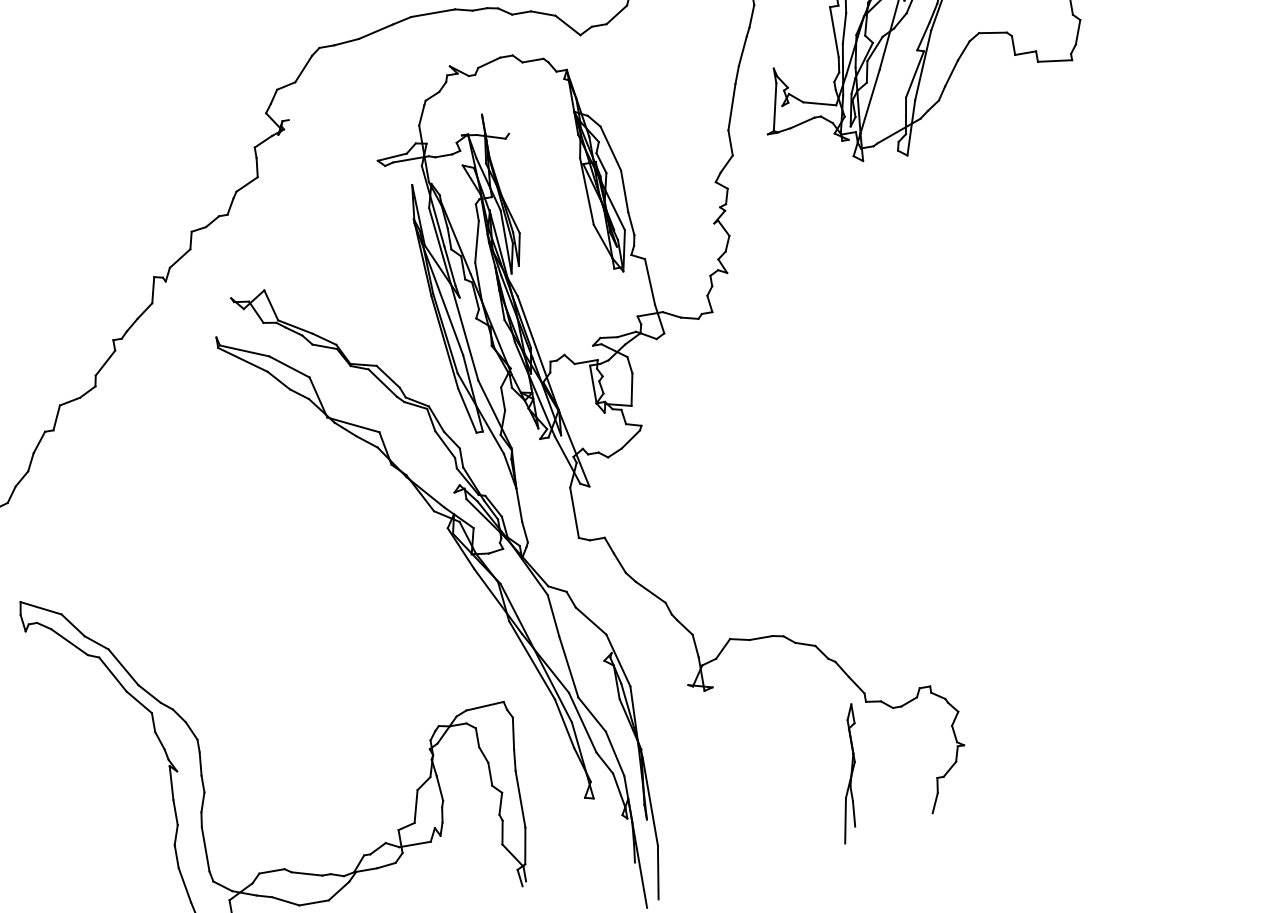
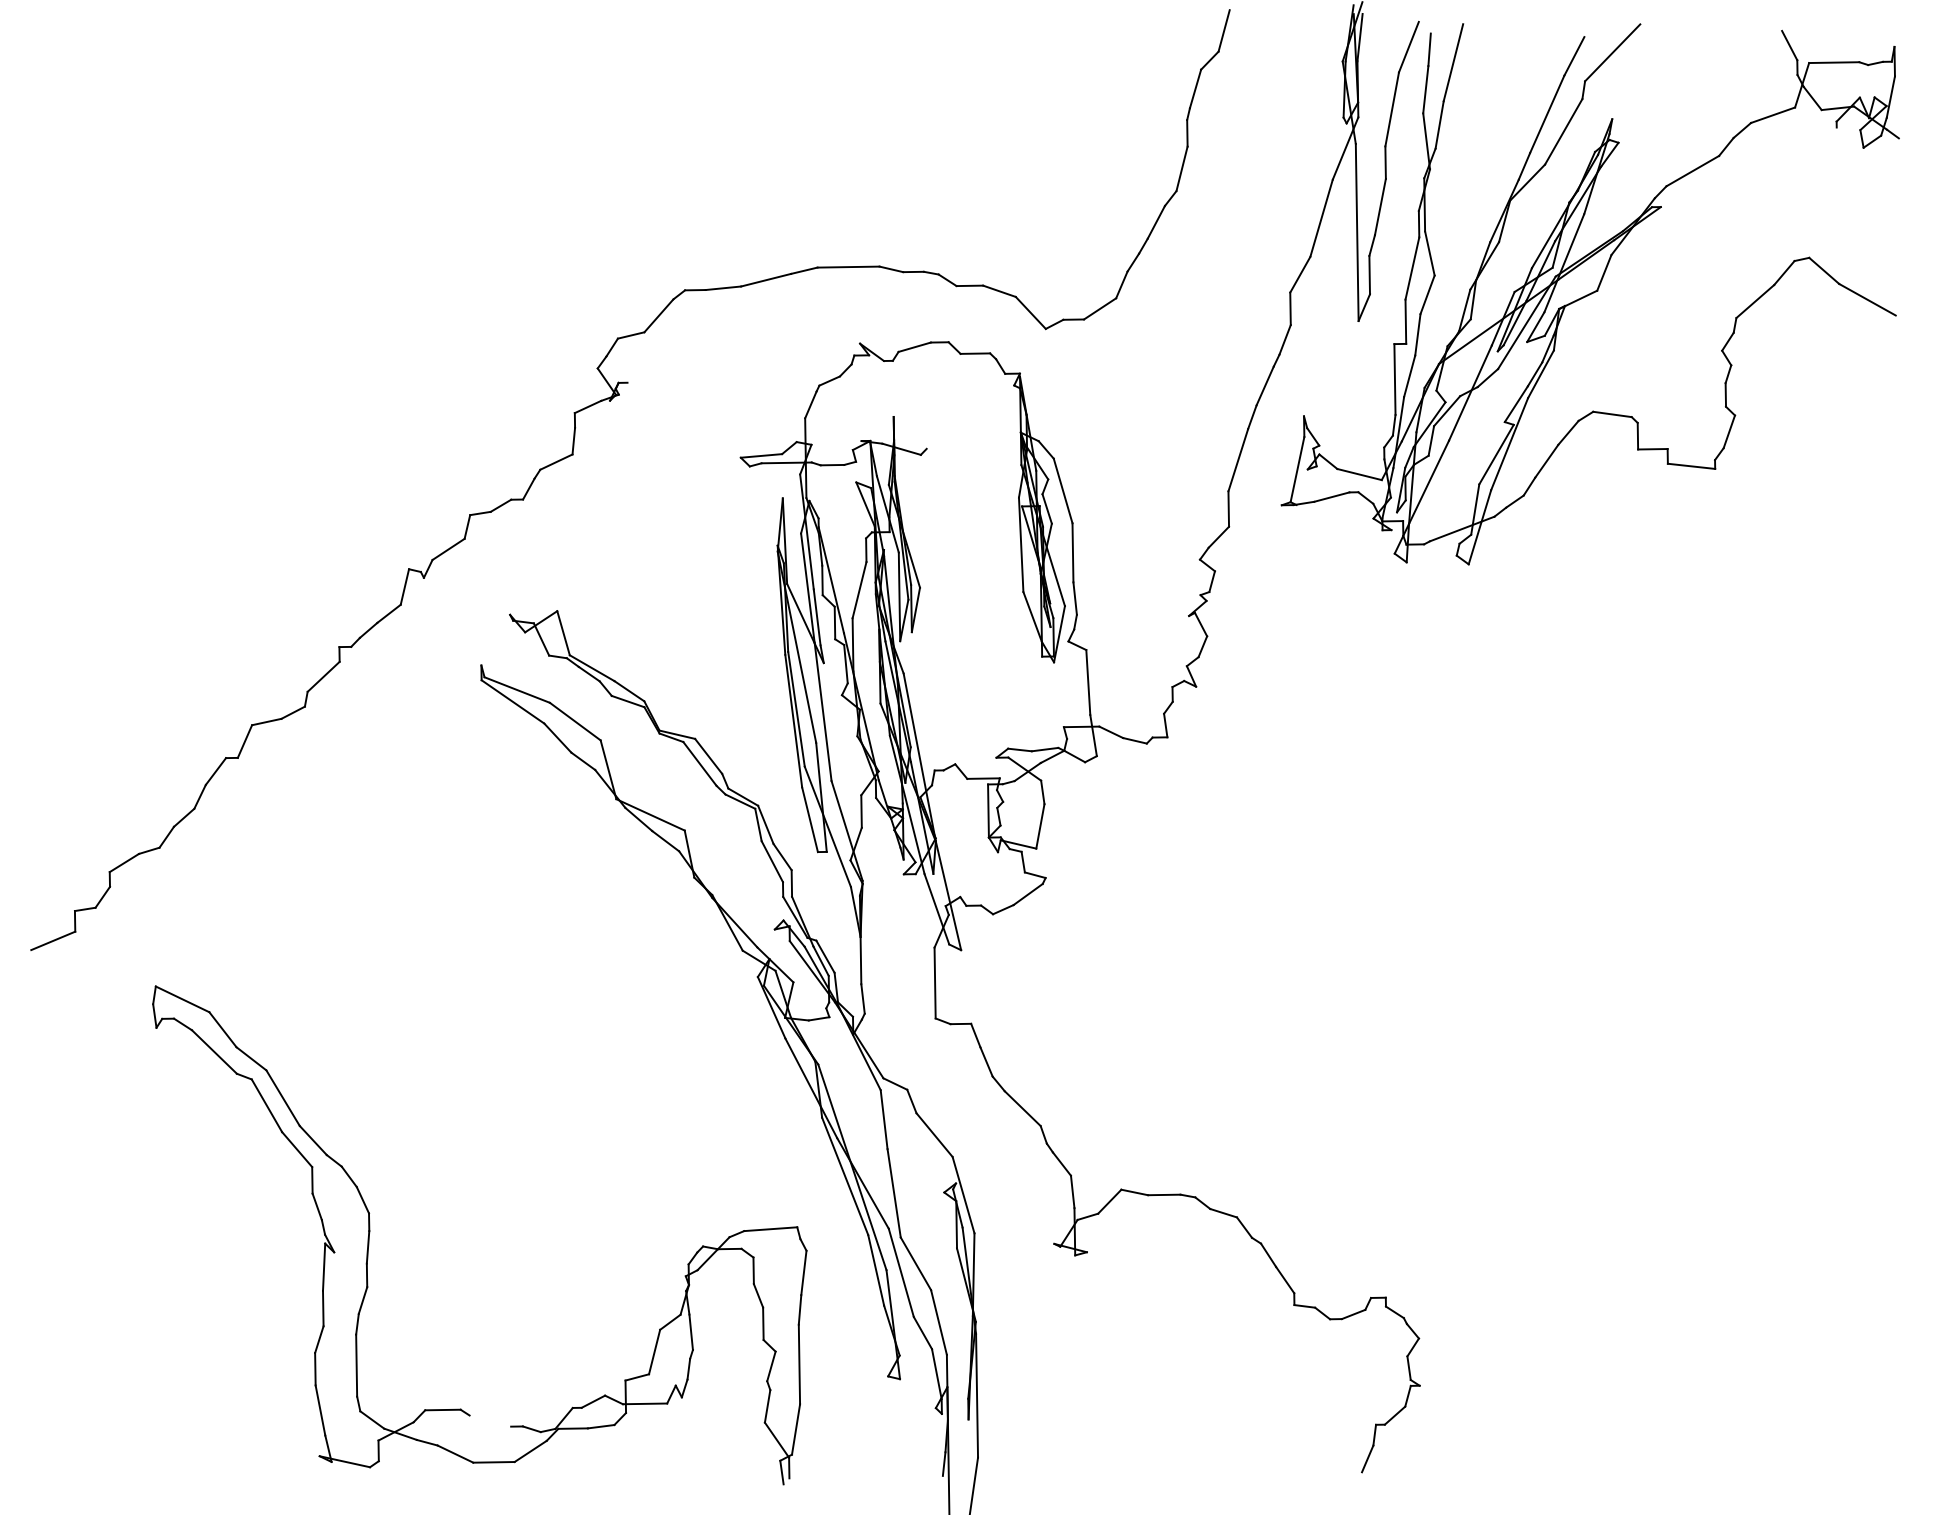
part: (848, 773) -> (1254, 1399), removed
line: (306, 873) -> (490, 1420), removed

